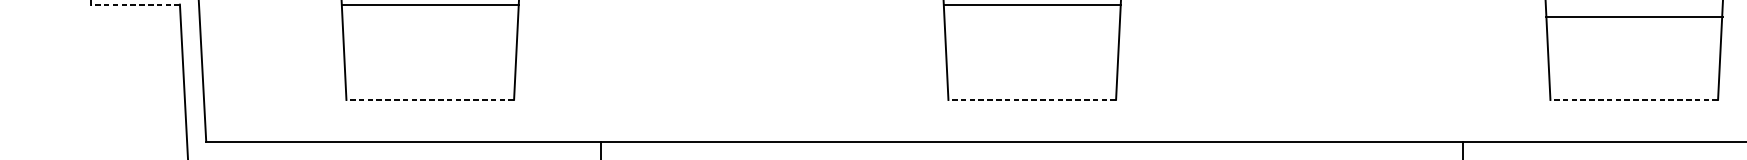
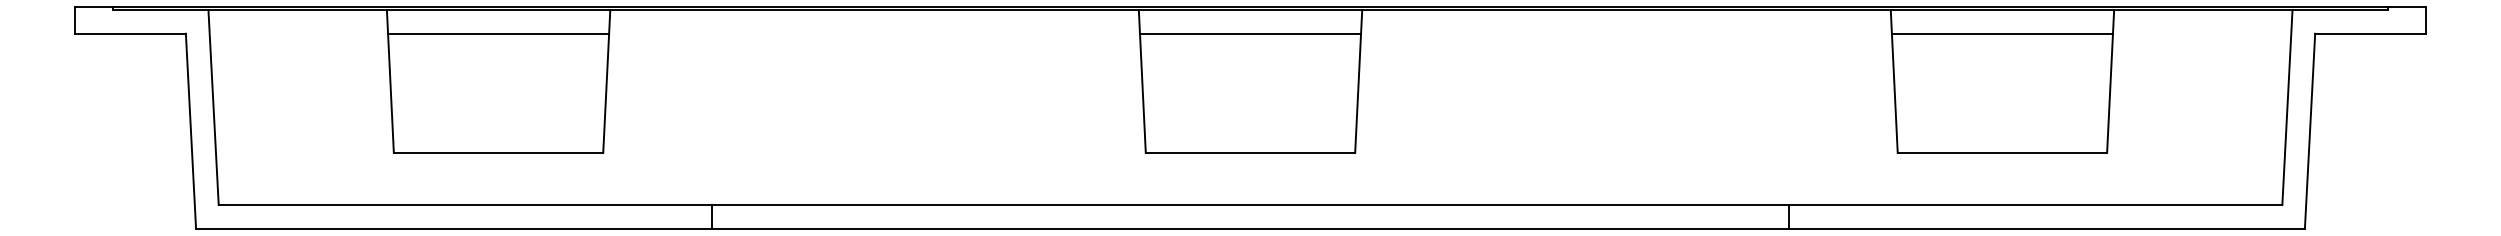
line: (134, 4) -> (129, 33), dashed -> solid
line: (1634, 17) -> (2002, 33), moved
line: (430, 99) -> (498, 152), dashed -> solid
line: (1032, 99) -> (1250, 152), dashed -> solid
line: (1634, 99) -> (2002, 152), dashed -> solid

